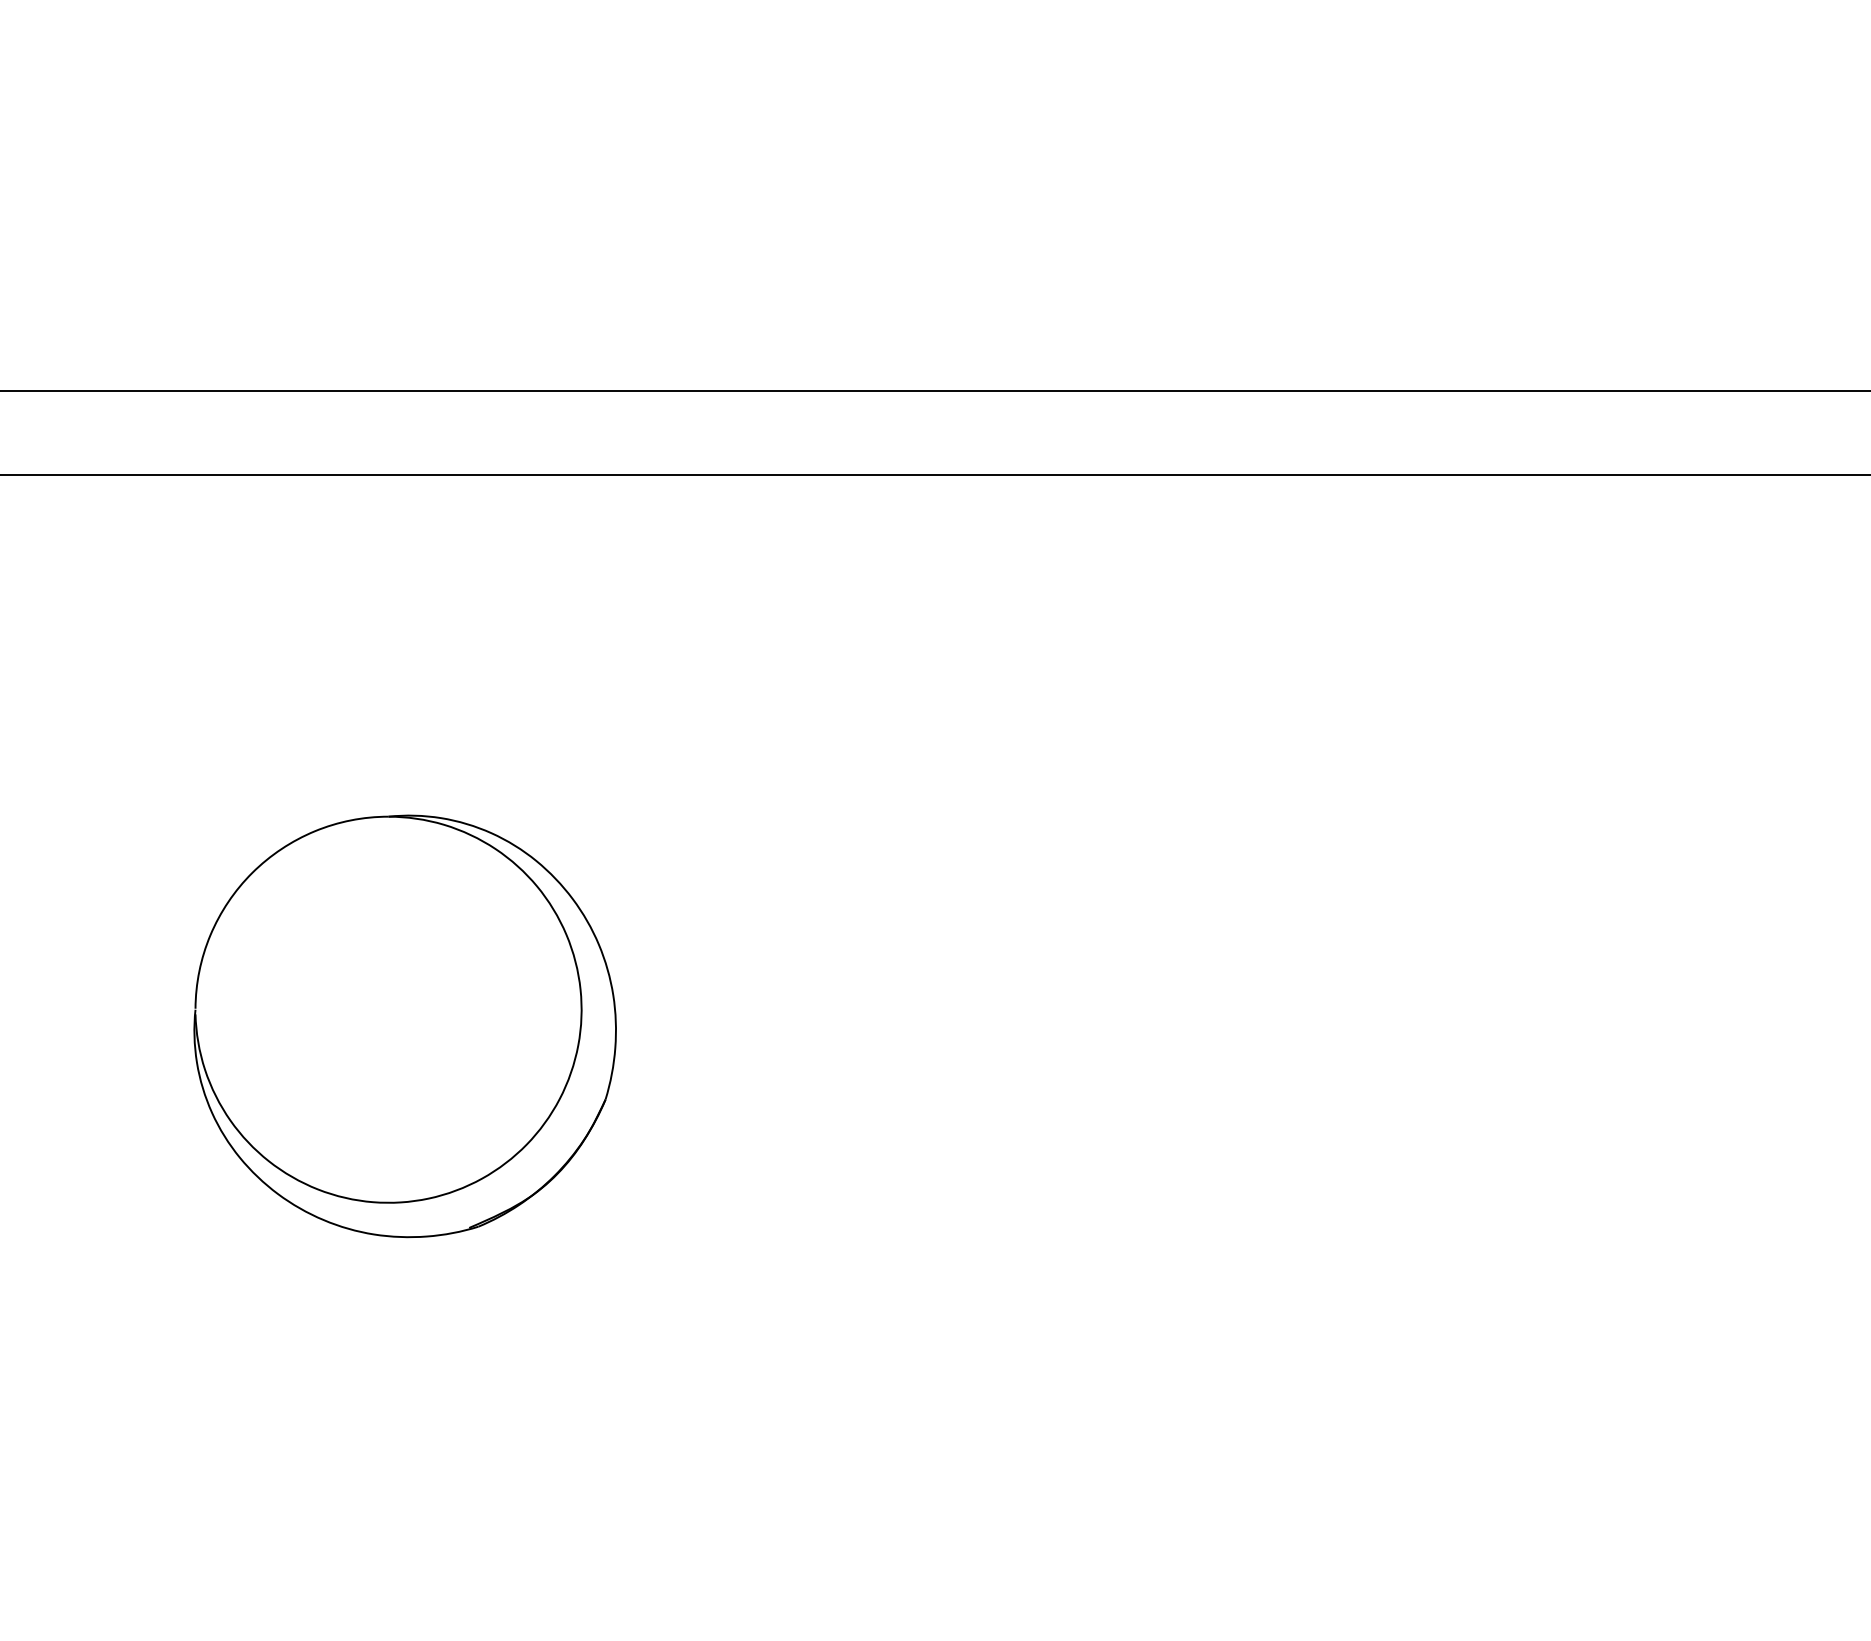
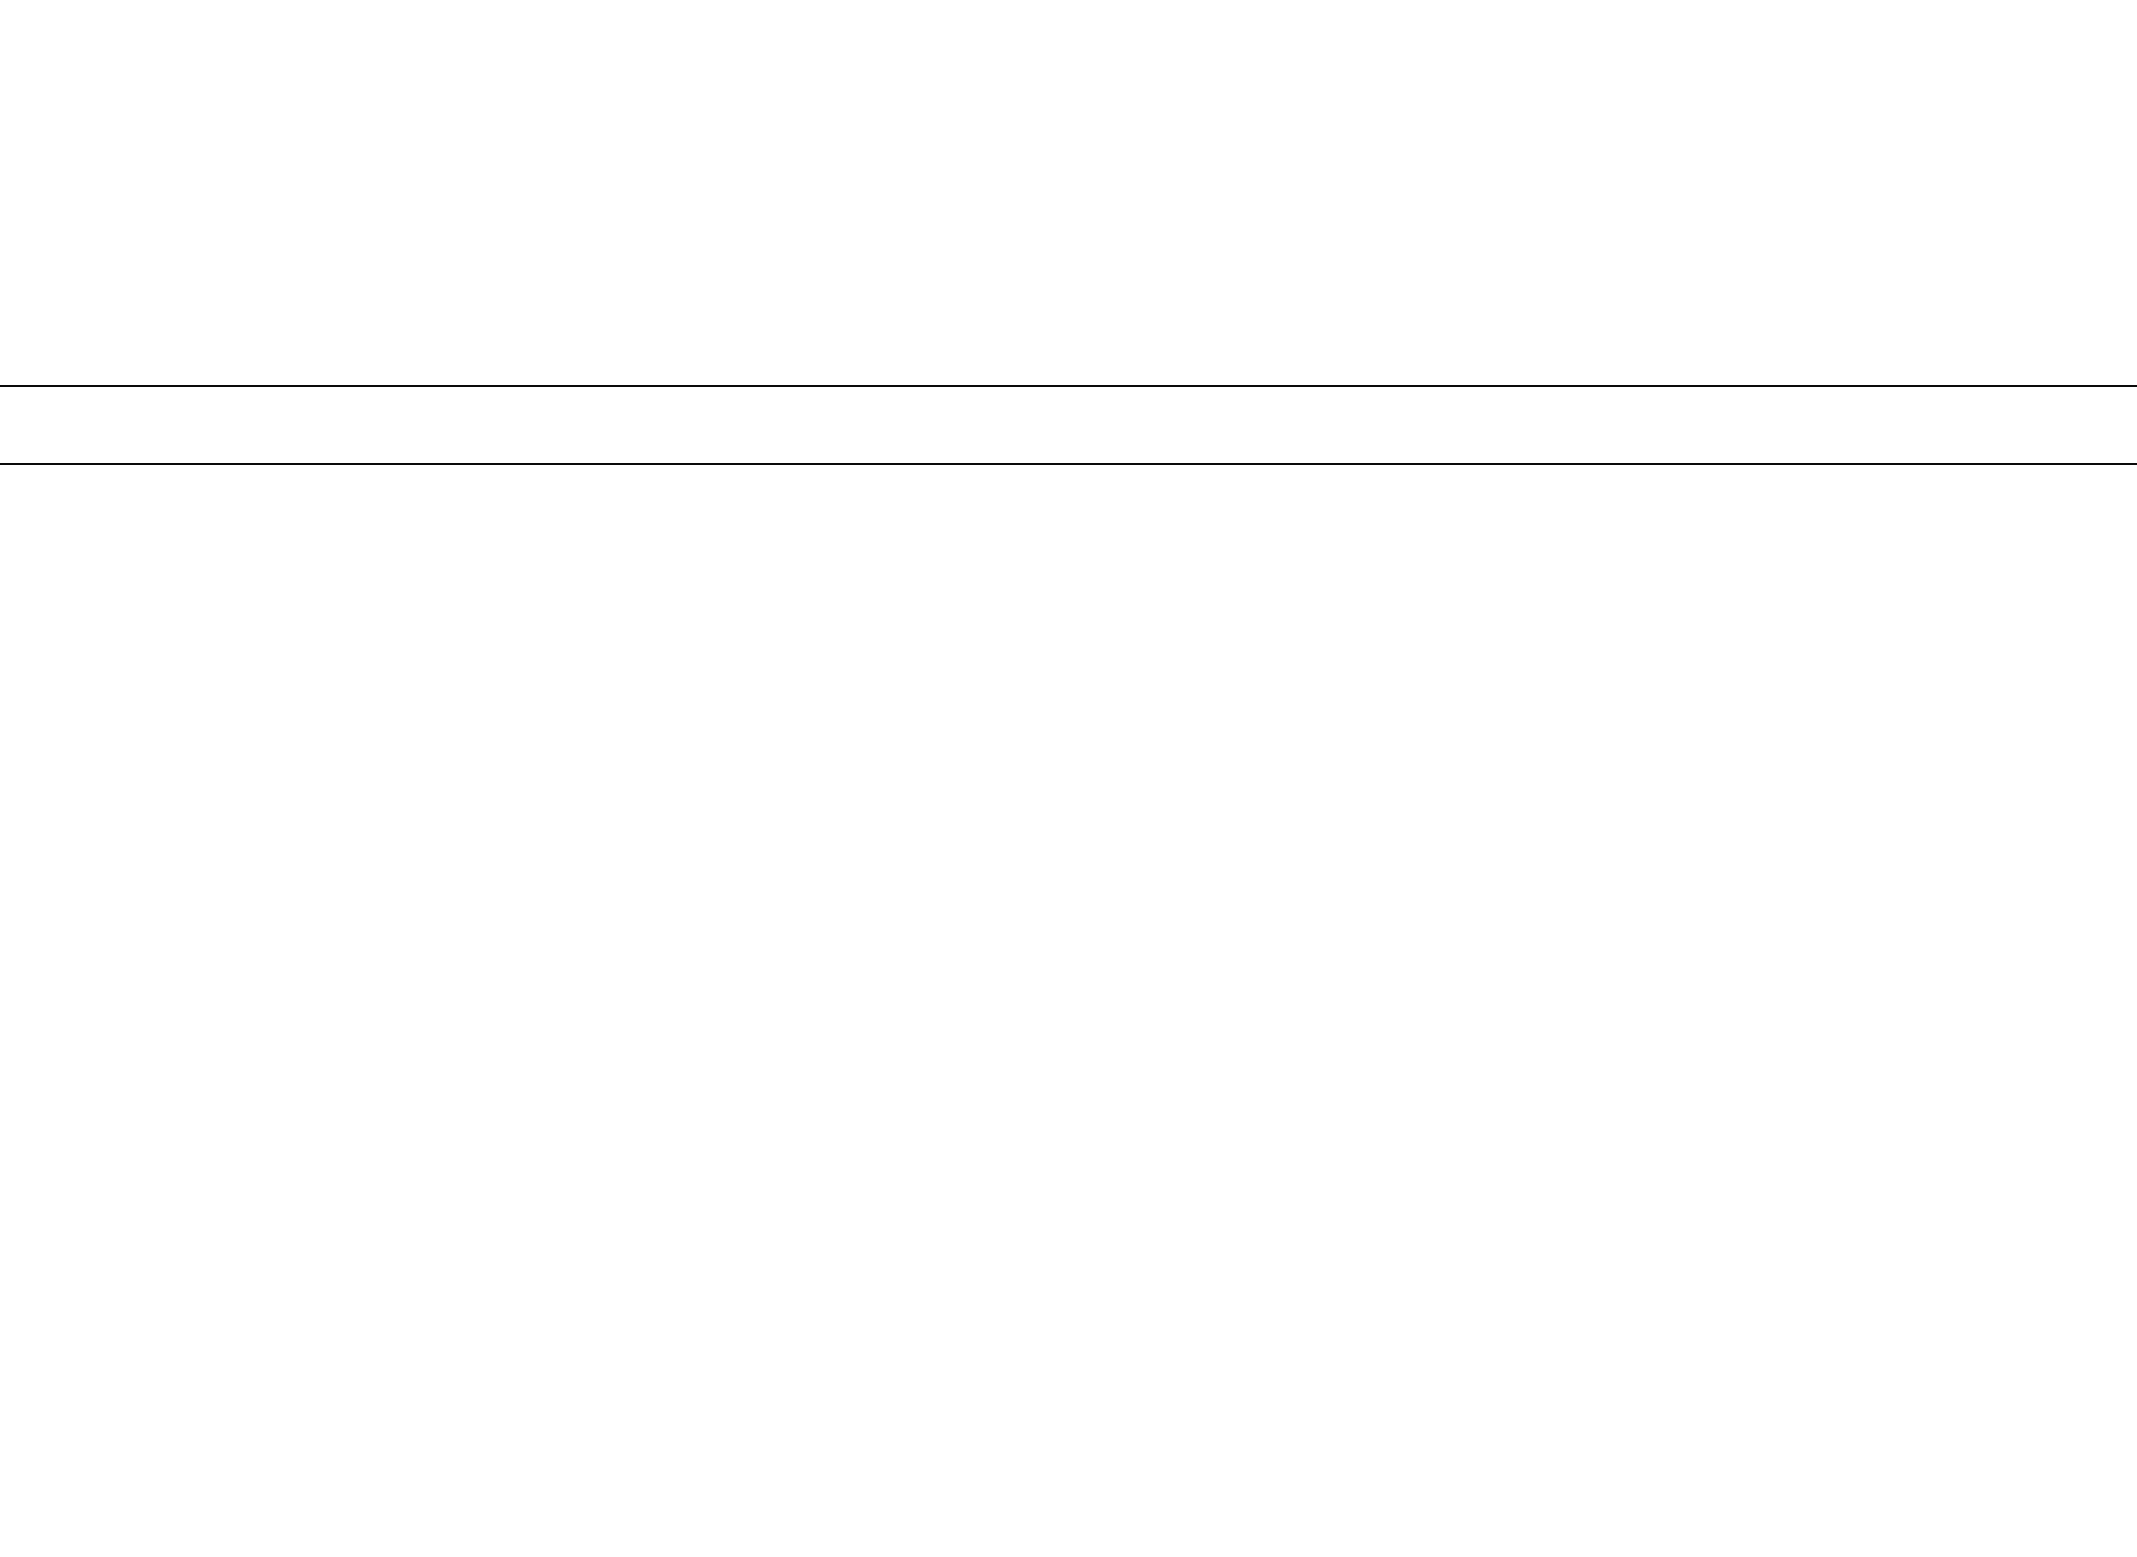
part: (405, 1025) -> (302, 974), removed

